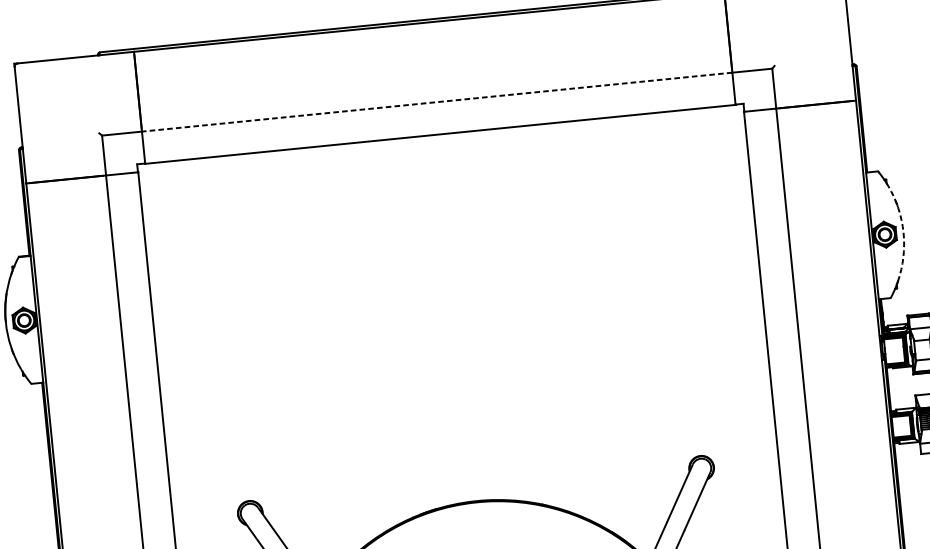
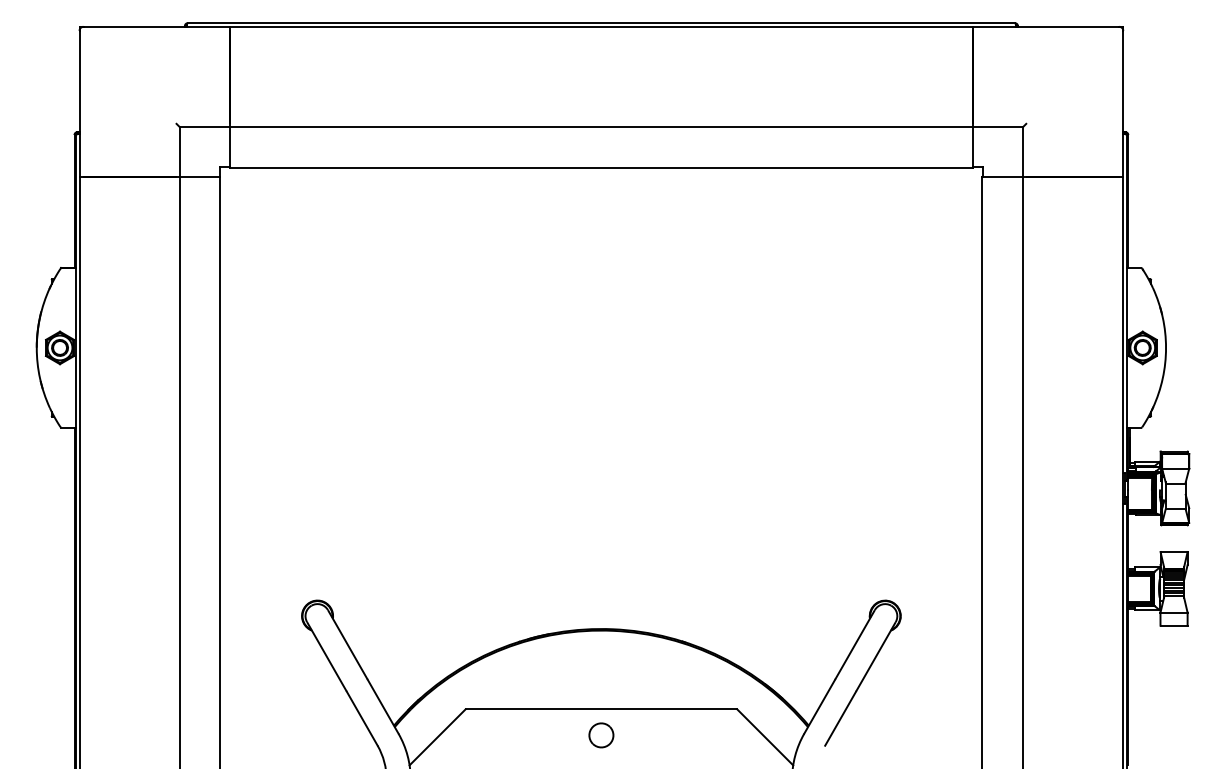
line: (436, 102) -> (600, 127), dashed -> solid
arc: (903, 232) -> (1166, 347), dashed -> solid

